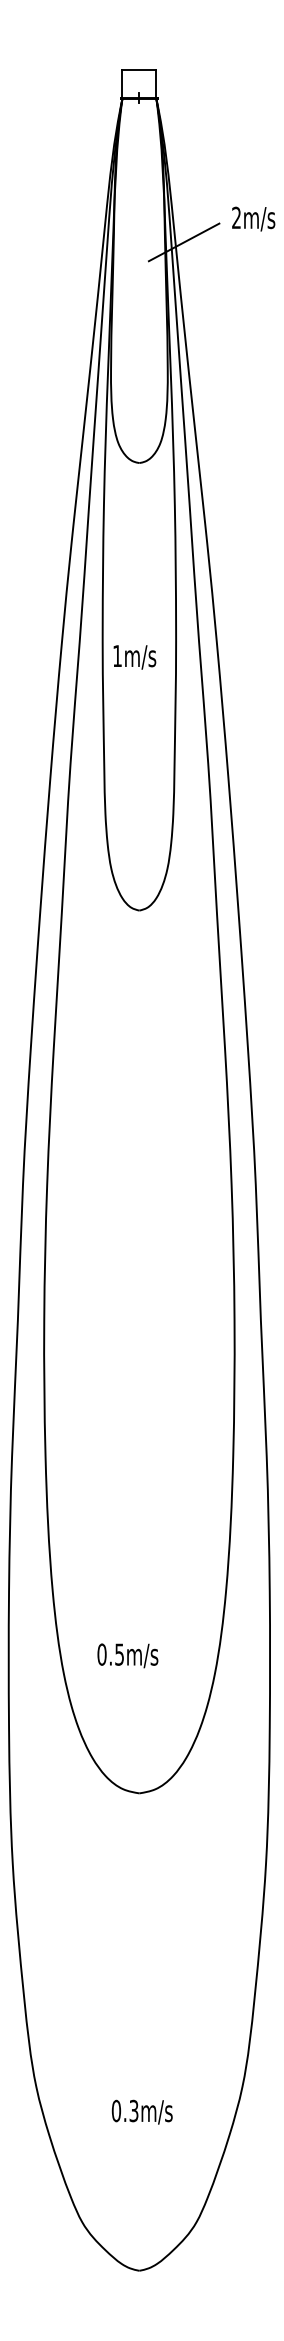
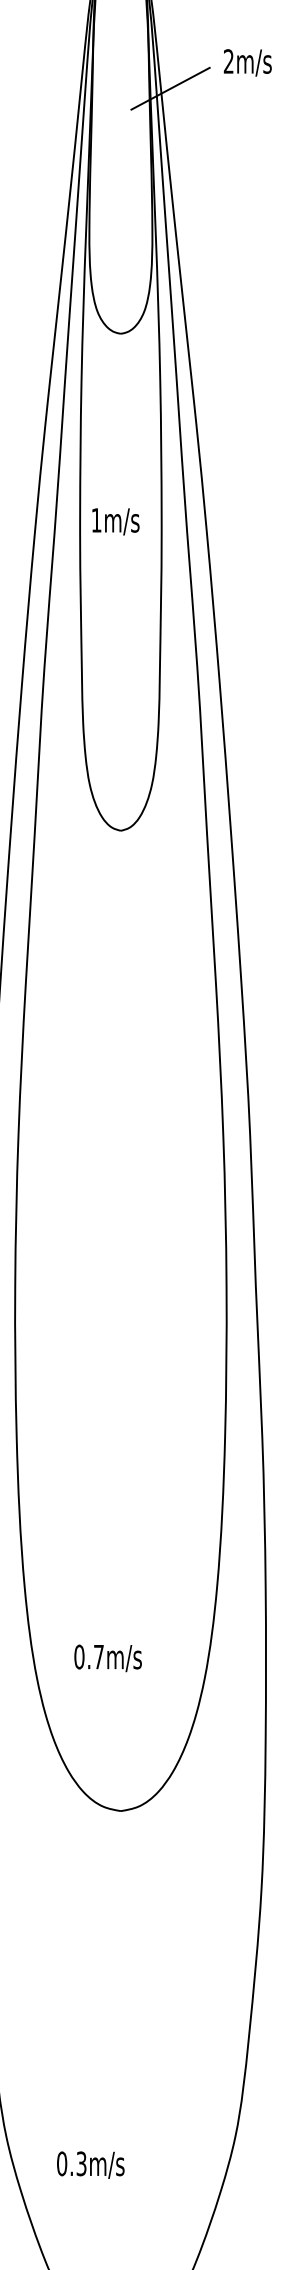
text: (134, 657) -> (115, 521), moved
text: (119, 1654) -> (98, 1656), 0.5m/s -> 0.7m/s
text: (141, 2111) -> (89, 2164), moved

